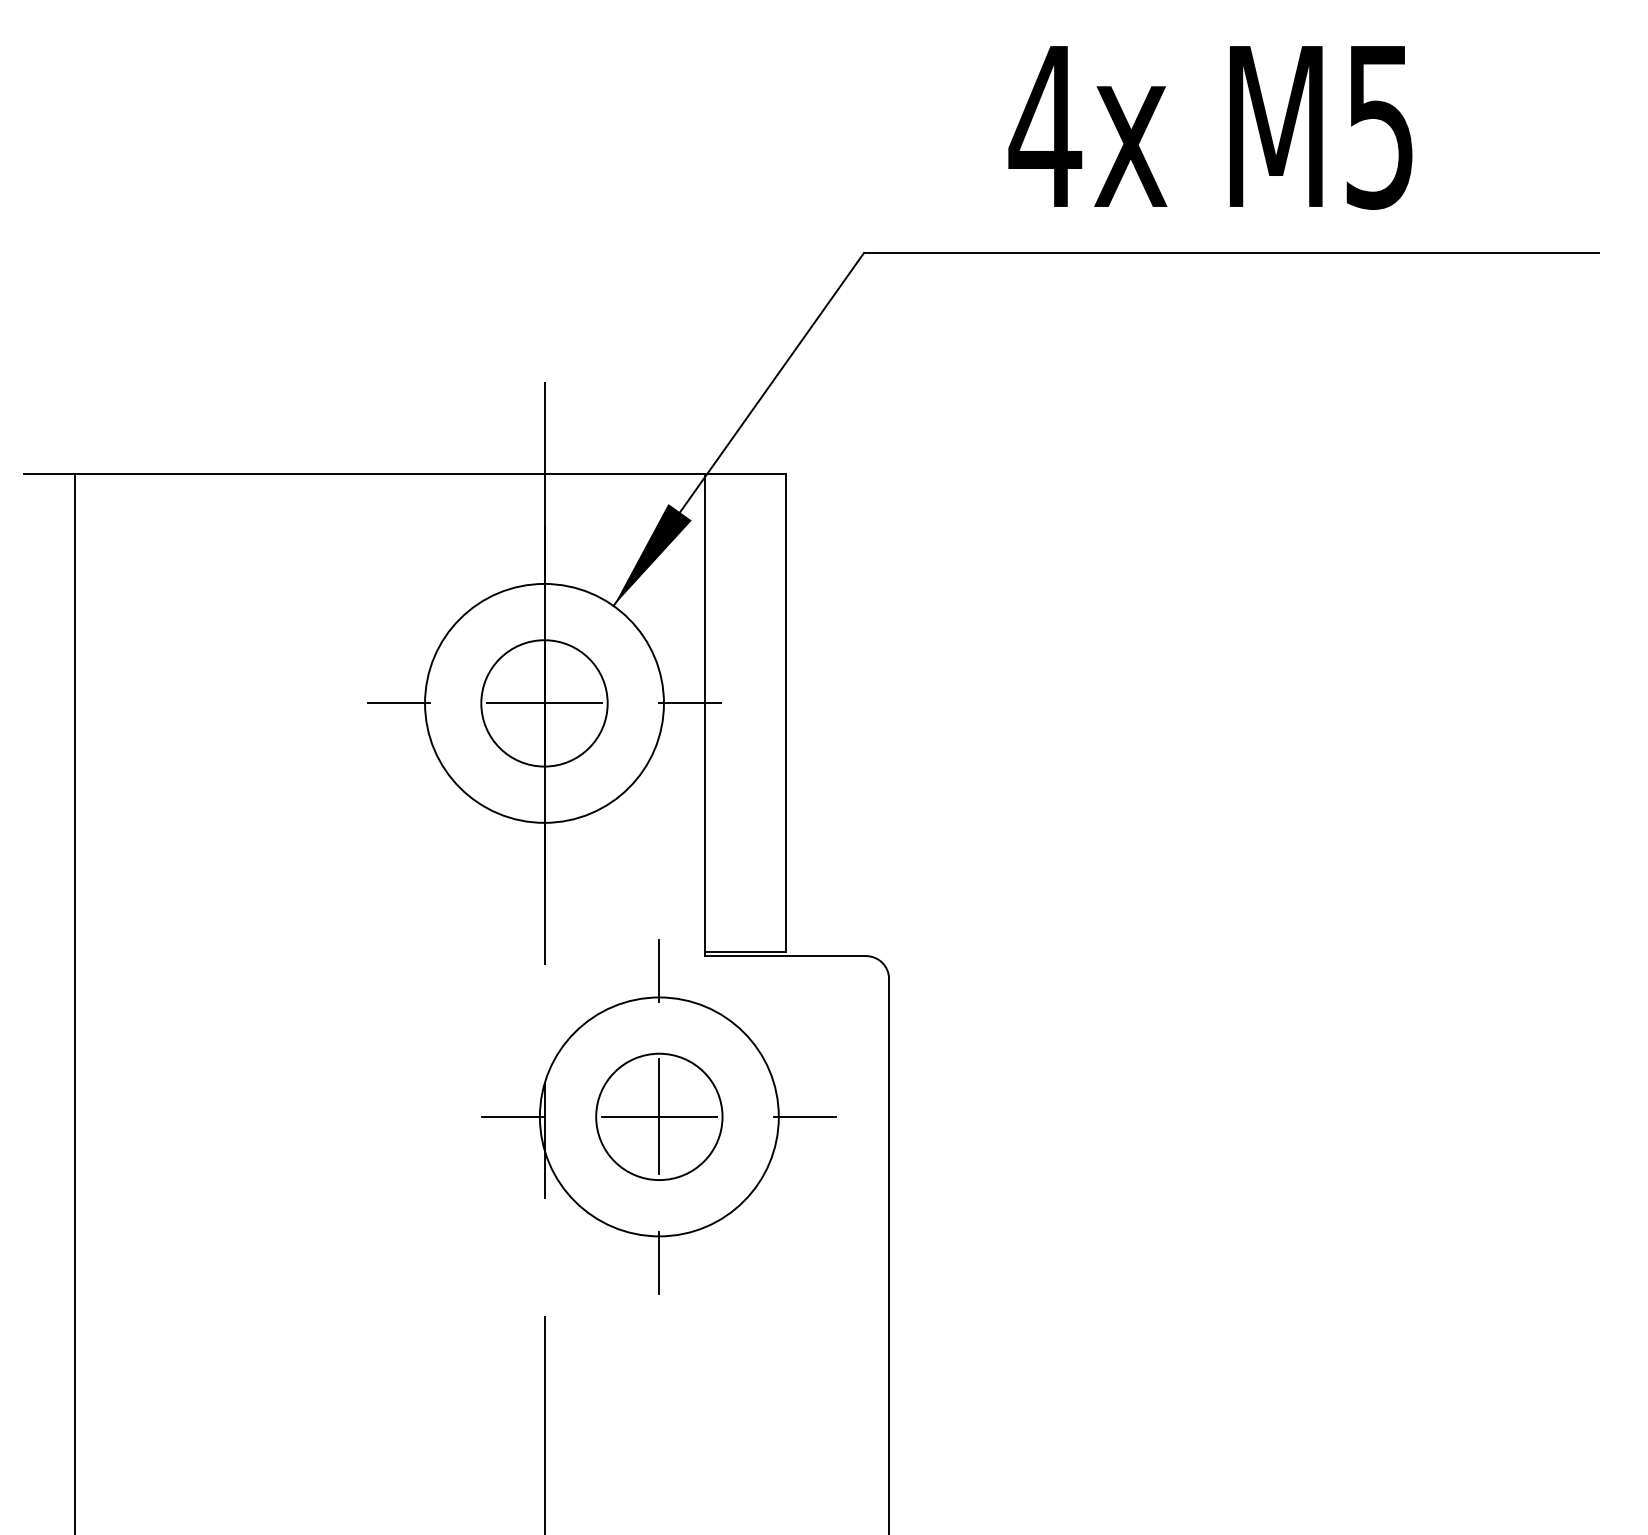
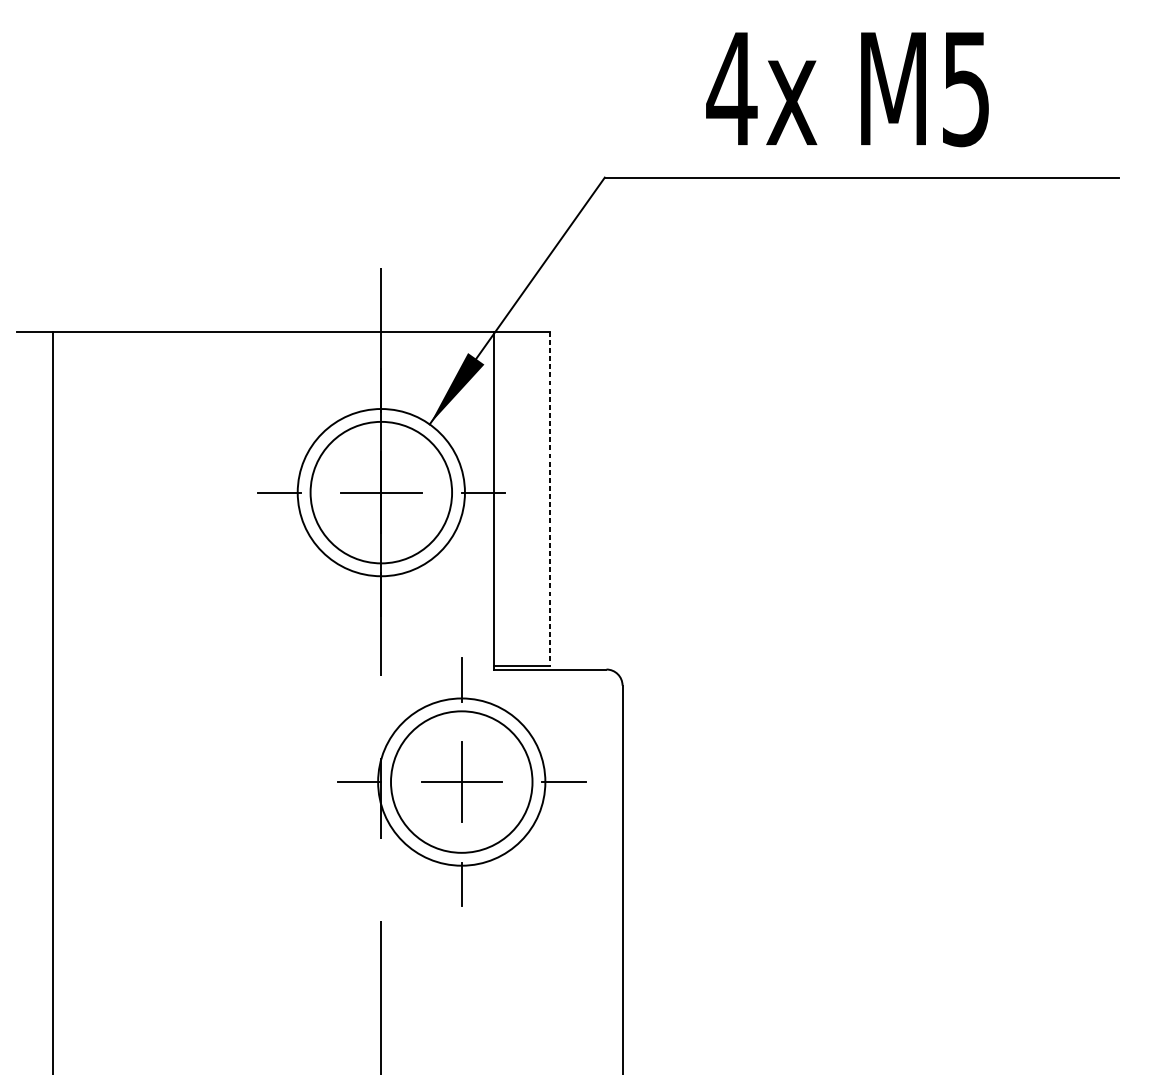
circle: (544, 703) -> (381, 492), size x1.6
line: (785, 712) -> (550, 498), solid -> dashed
circle: (659, 1116) -> (461, 781), size x1.6

